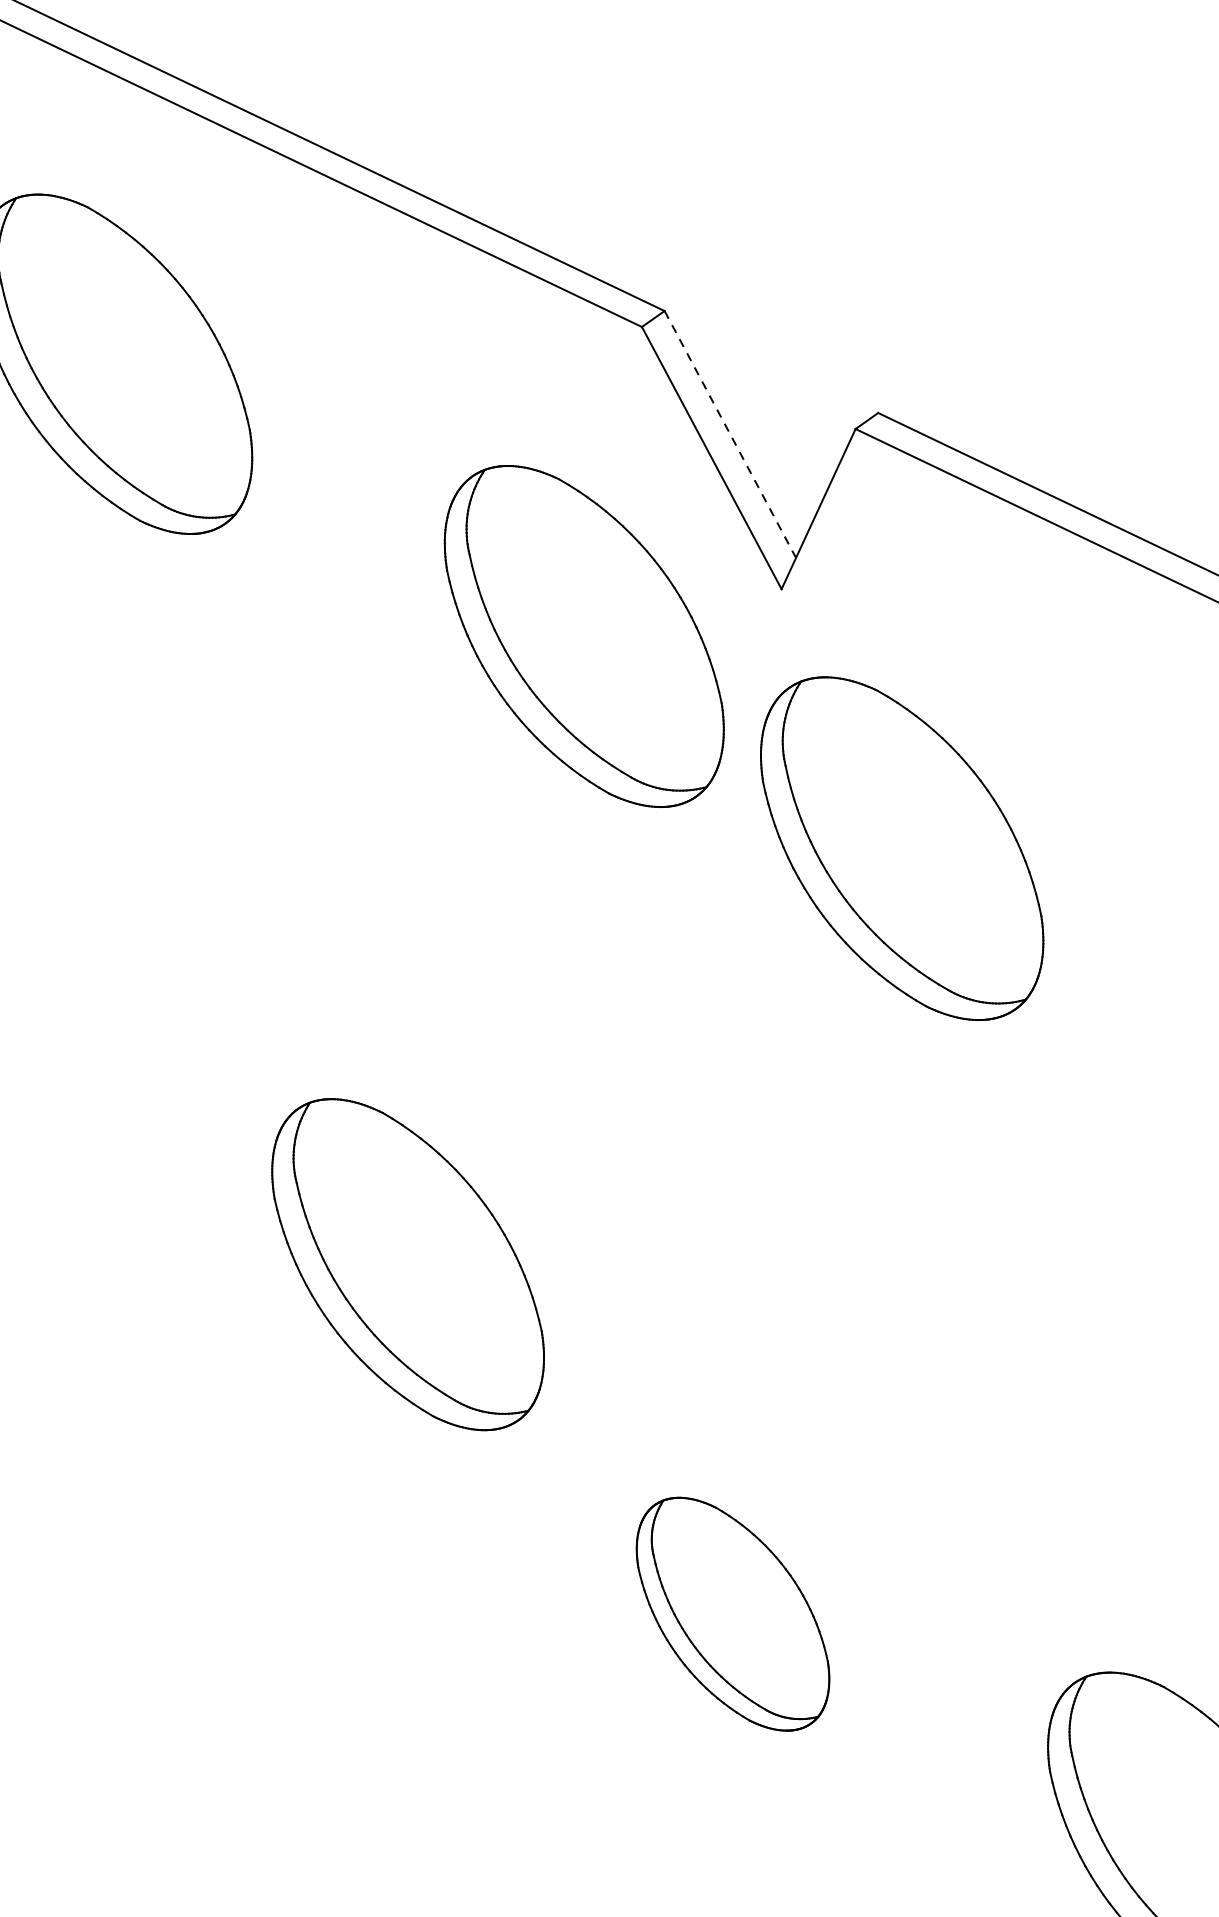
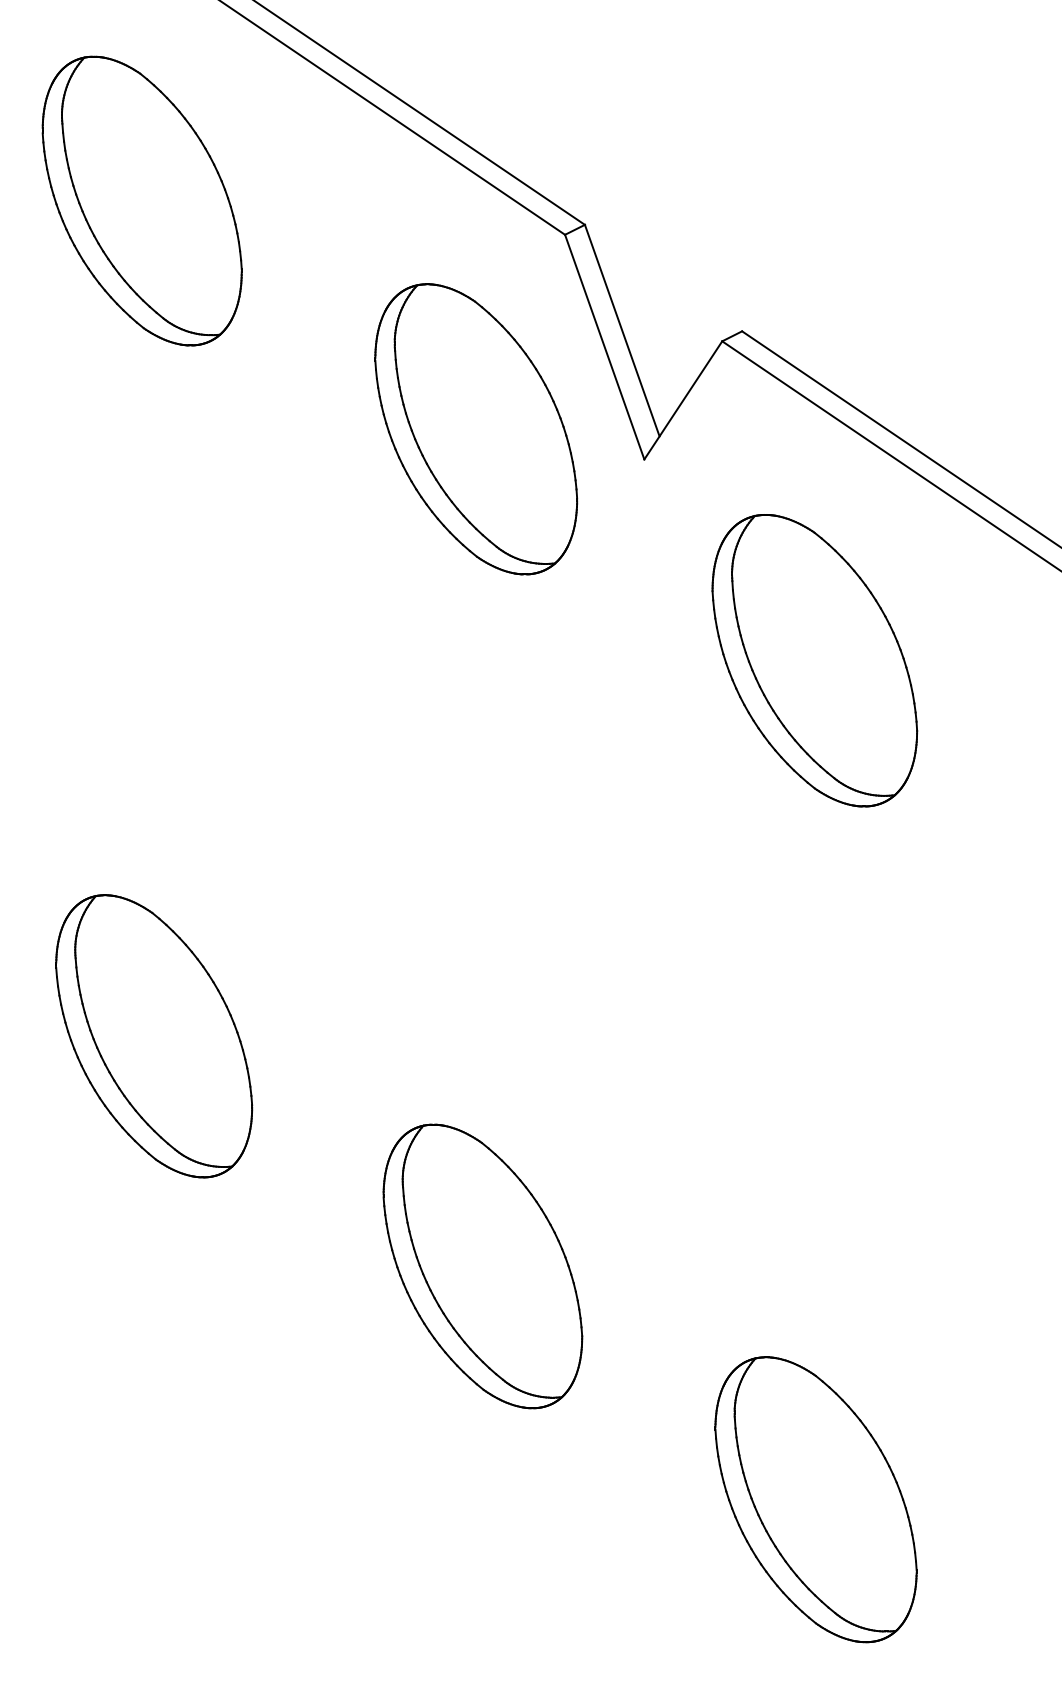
line: (730, 435) -> (622, 331), dashed -> solid
part: (584, 636) -> (476, 429), moved
part: (901, 848) -> (814, 660), moved
part: (408, 1264) -> (154, 1036), moved
part: (732, 1614) -> (482, 1266), size x1.43

